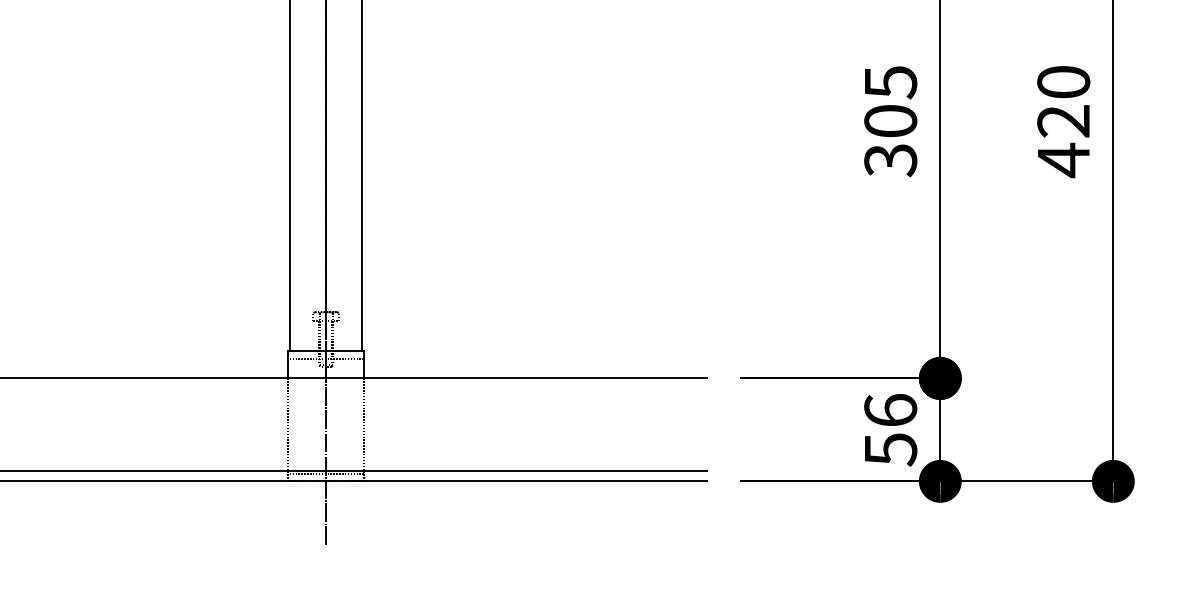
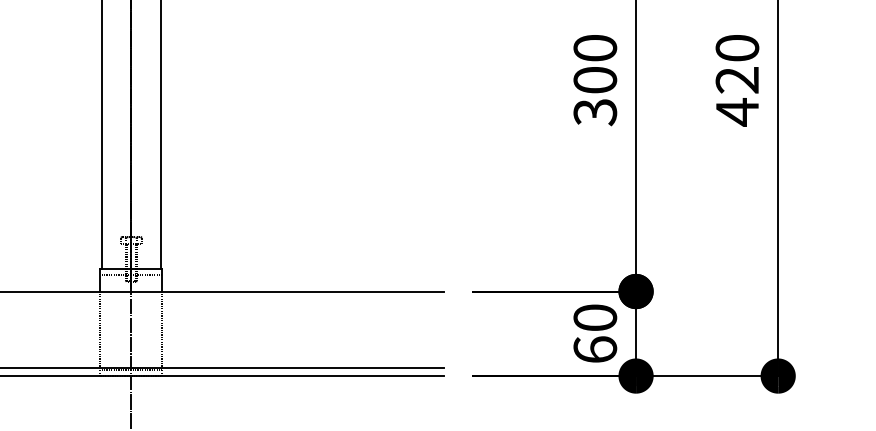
text: (890, 82) -> (595, 48), 305 -> 300
text: (890, 430) -> (595, 334), 56 -> 60

